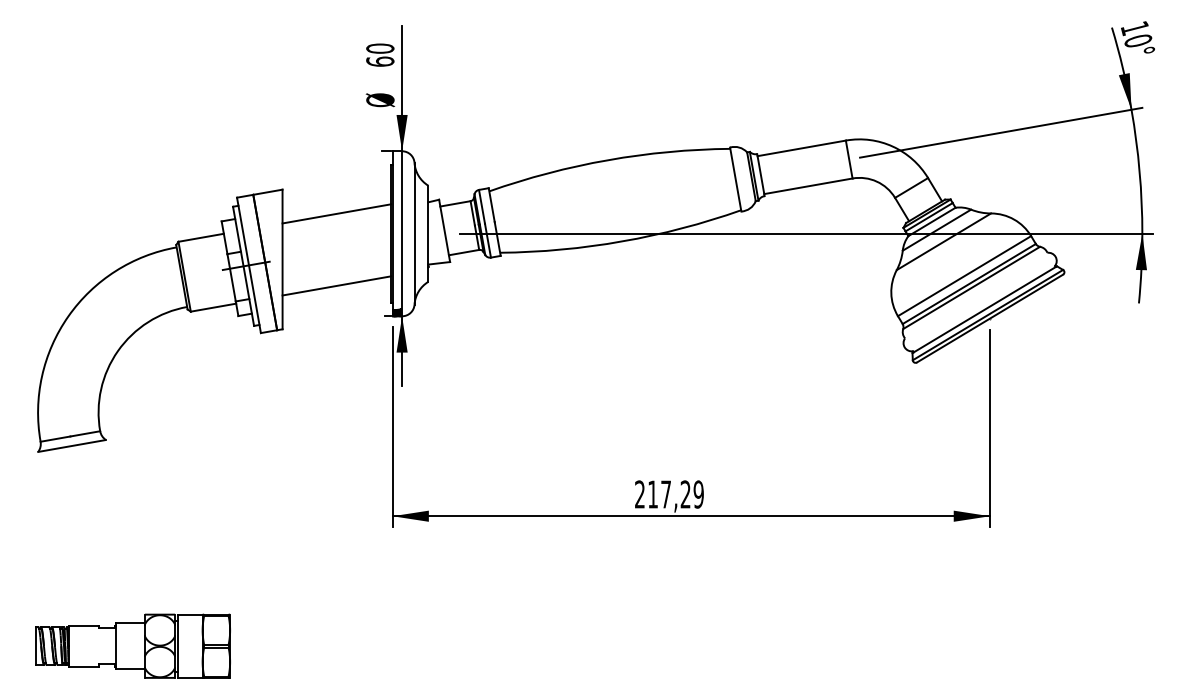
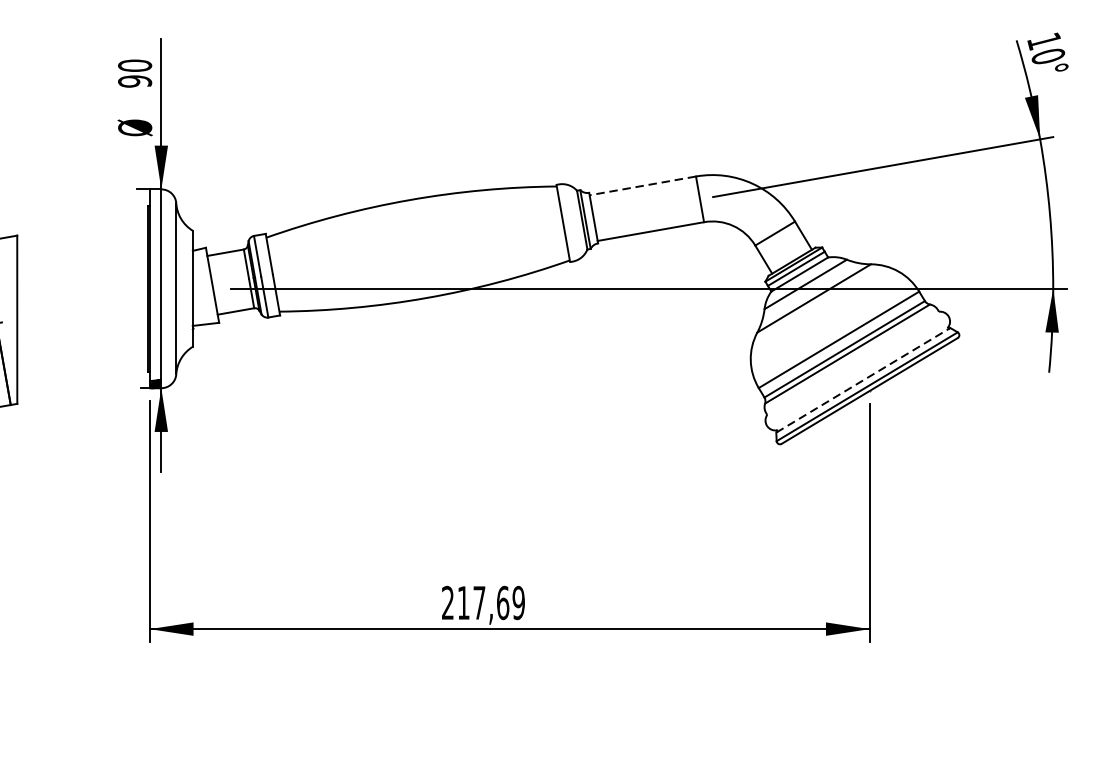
text: (380, 61) -> (135, 81), 60 -> 90
line: (801, 148) -> (642, 186), solid -> dashed
line: (336, 213) -> (82, 264), removed
line: (336, 285) -> (82, 351), removed
line: (985, 309) -> (864, 380), solid -> dashed
text: (685, 494) -> (502, 602), 217,29 -> 217,69

